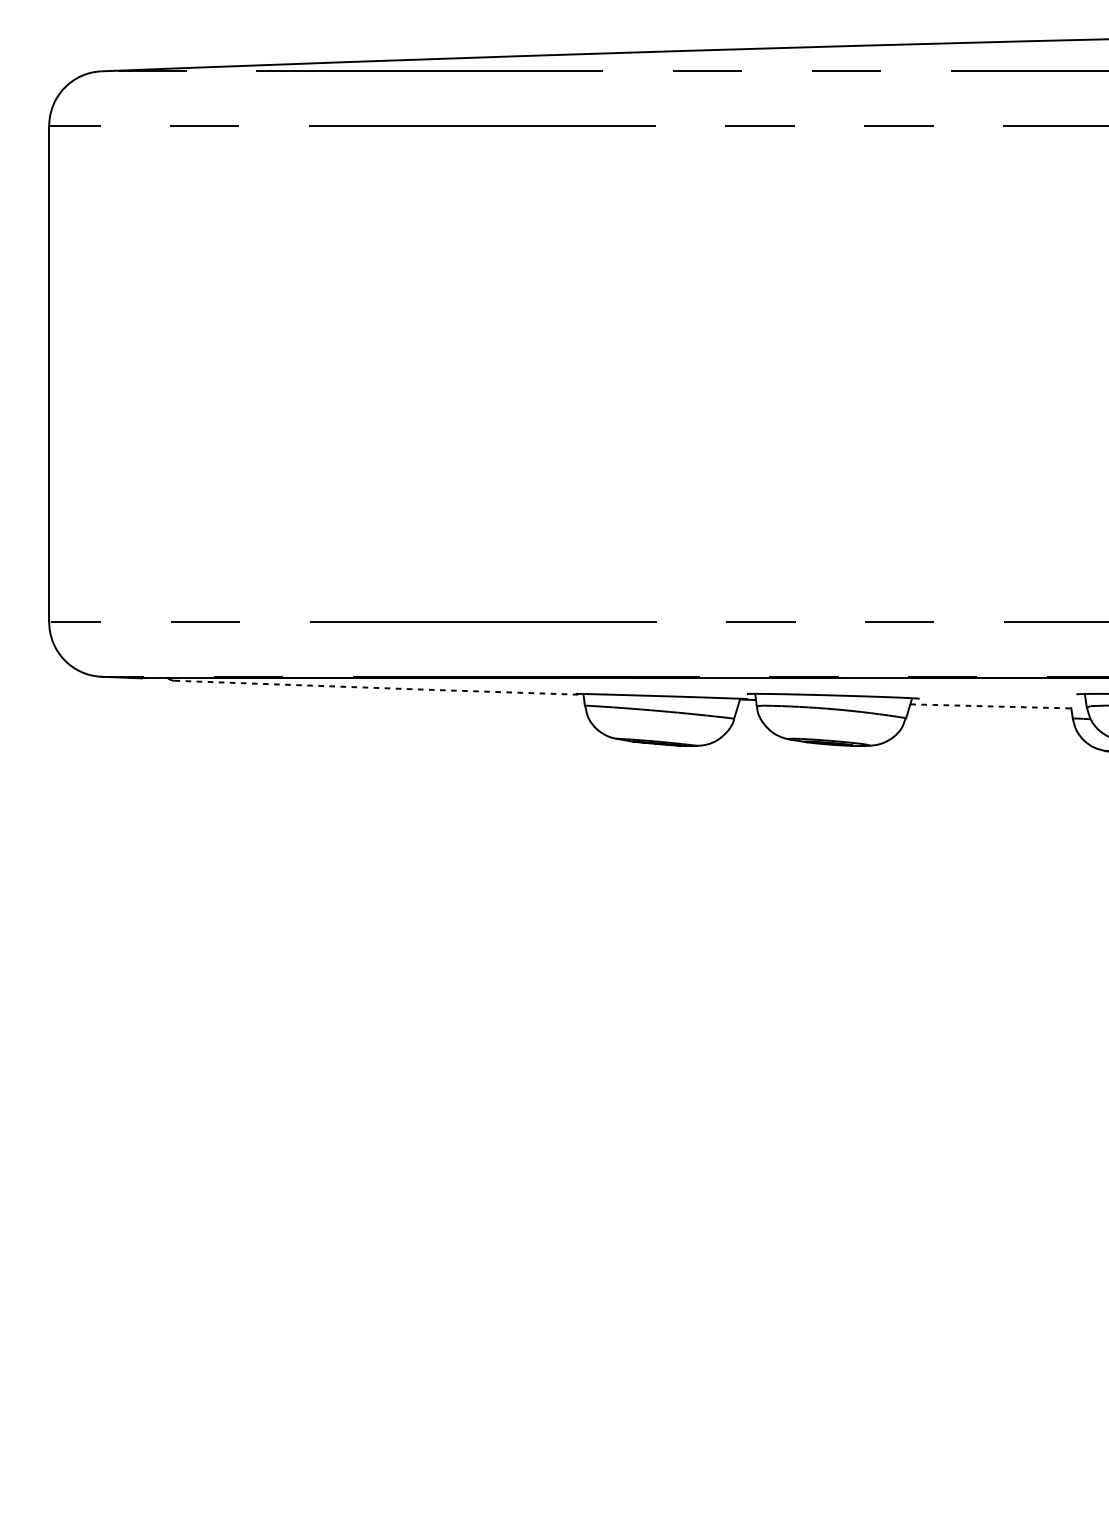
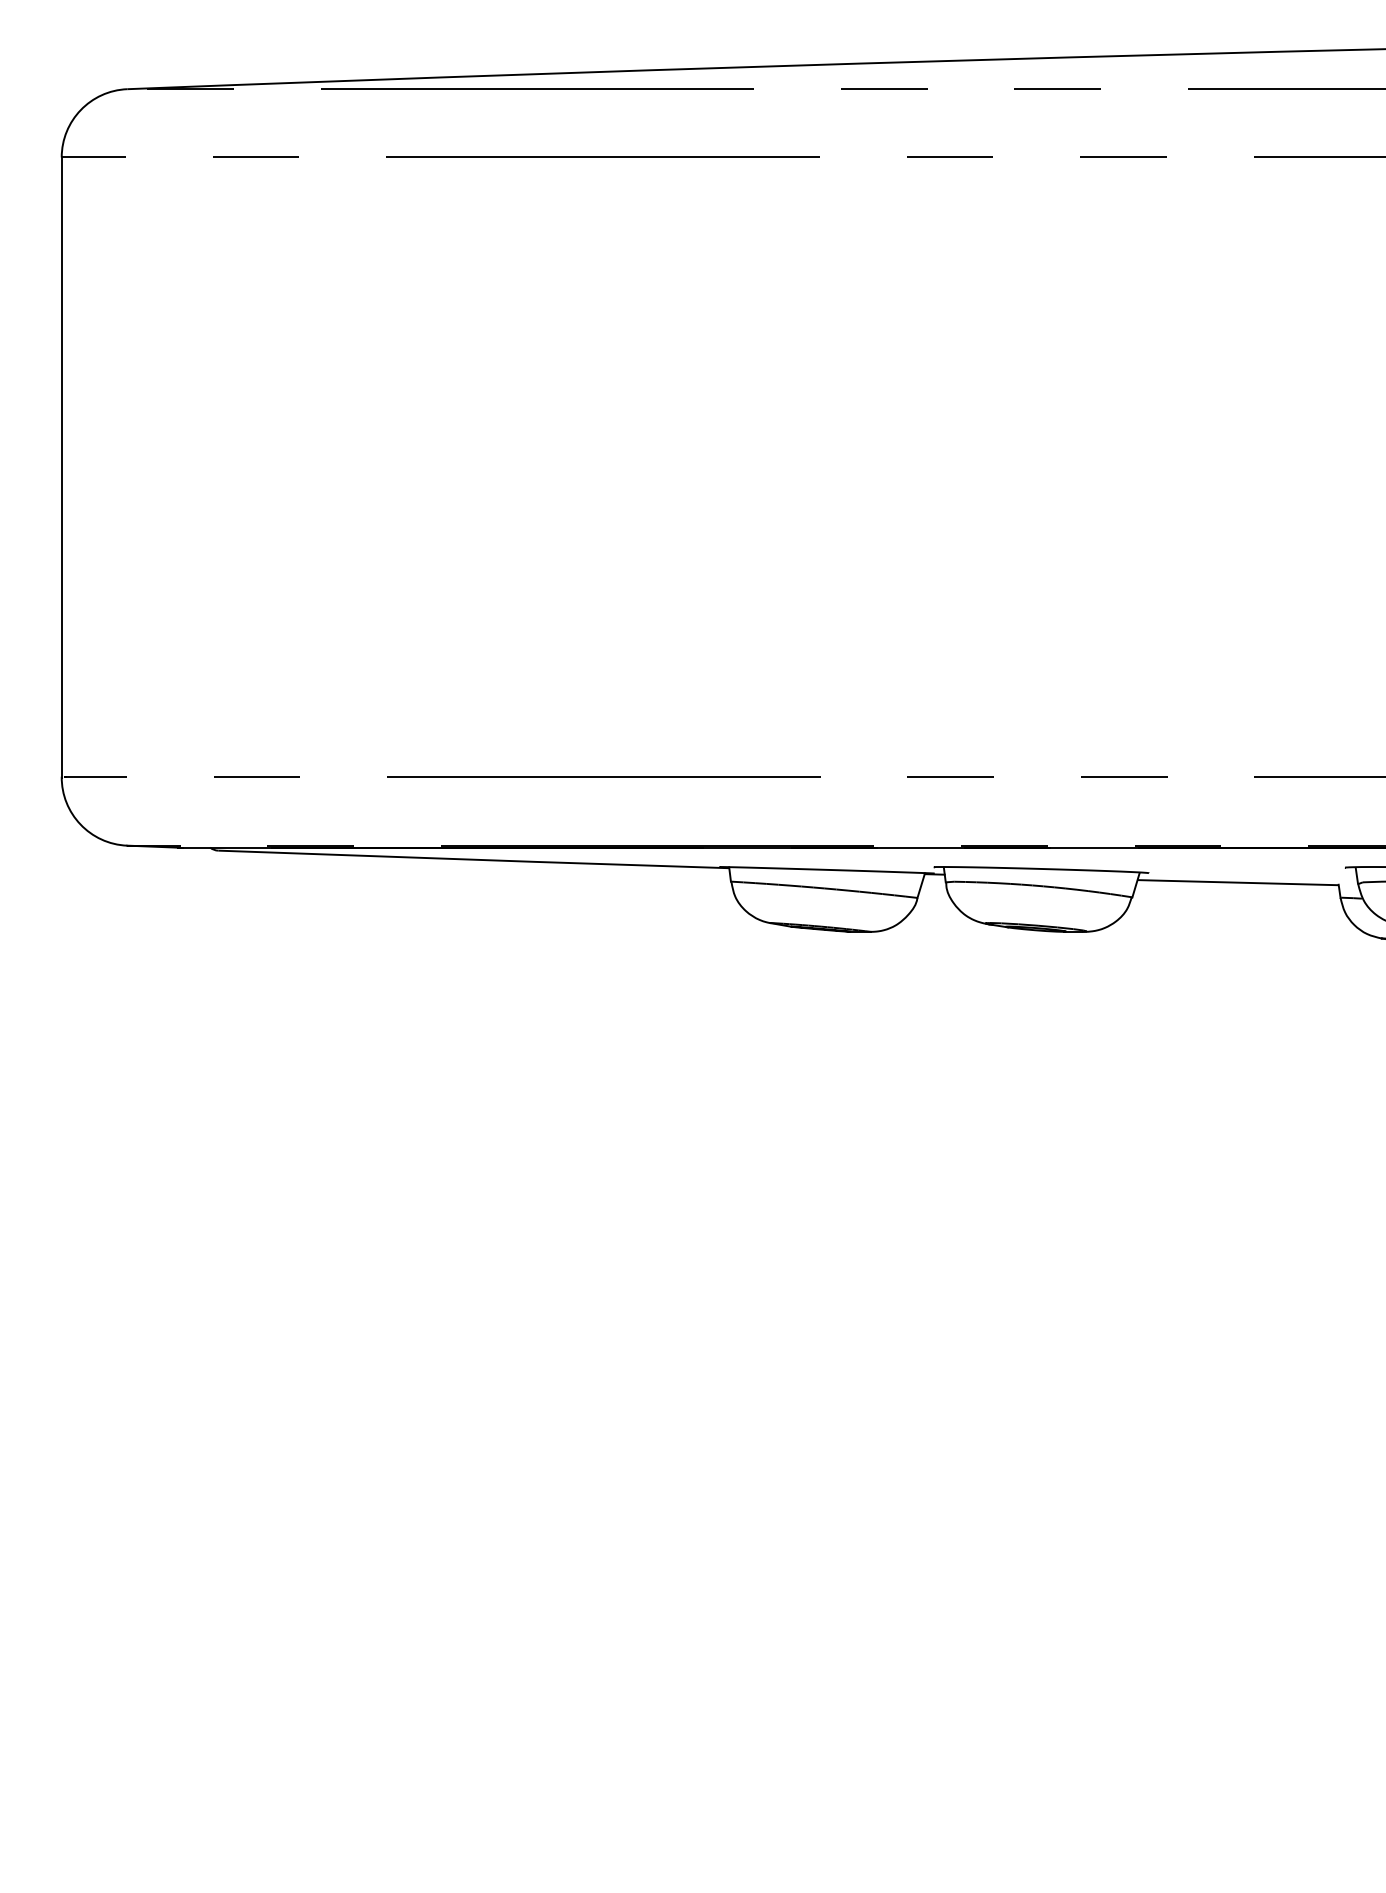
line: (379, 687) -> (474, 859), dashed -> solid
line: (991, 706) -> (1238, 882), dashed -> solid

